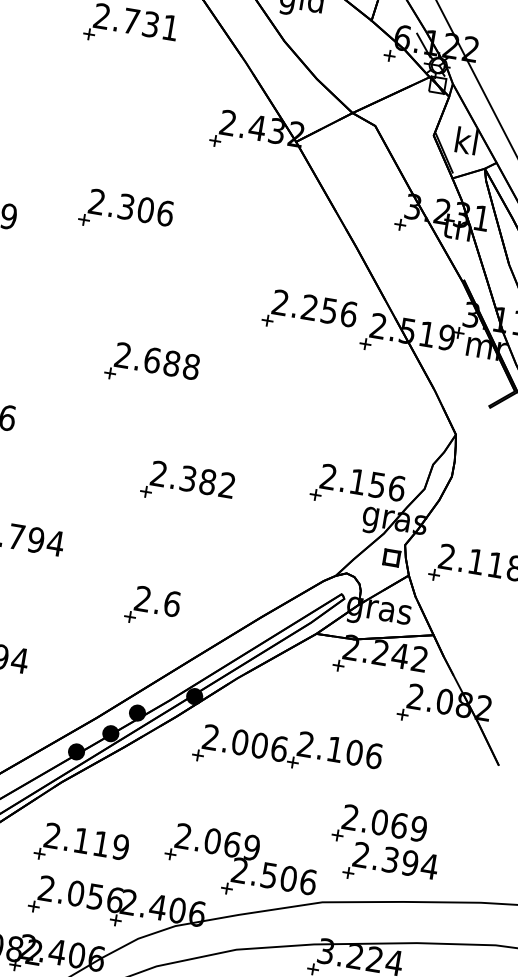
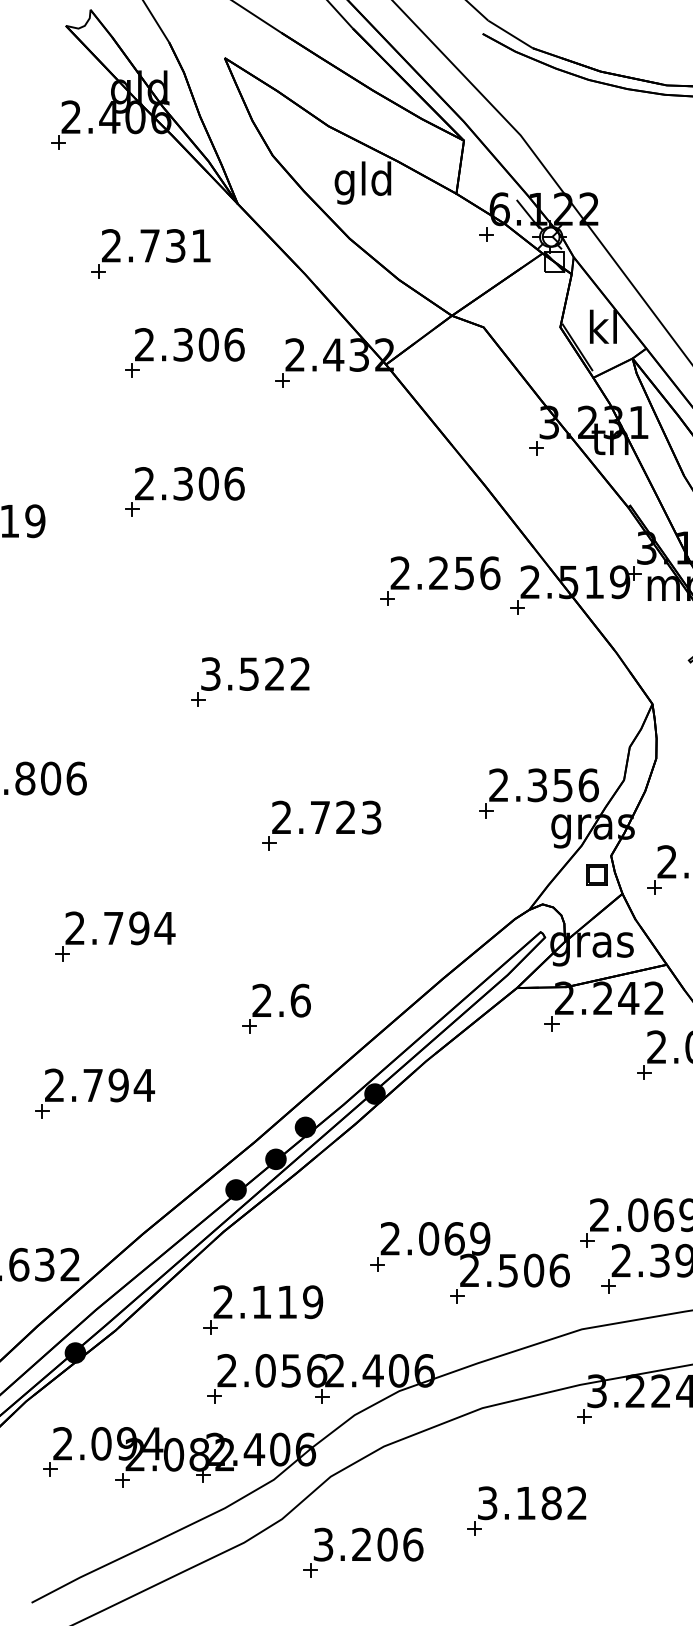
part: (144, 106) -> (184, 352), added
text: (157, 360) -> (255, 673), 2.688 -> 3.522
text: (207, 481) -> (345, 817), 2.382 -> 2.723
text: (357, 482) -> (537, 785), 2.156 -> 2.356
part: (152, 606) -> (276, 1008), moved
part: (287, 751) -> (505, 1144), removed
part: (240, 864) -> (469, 1262), moved

